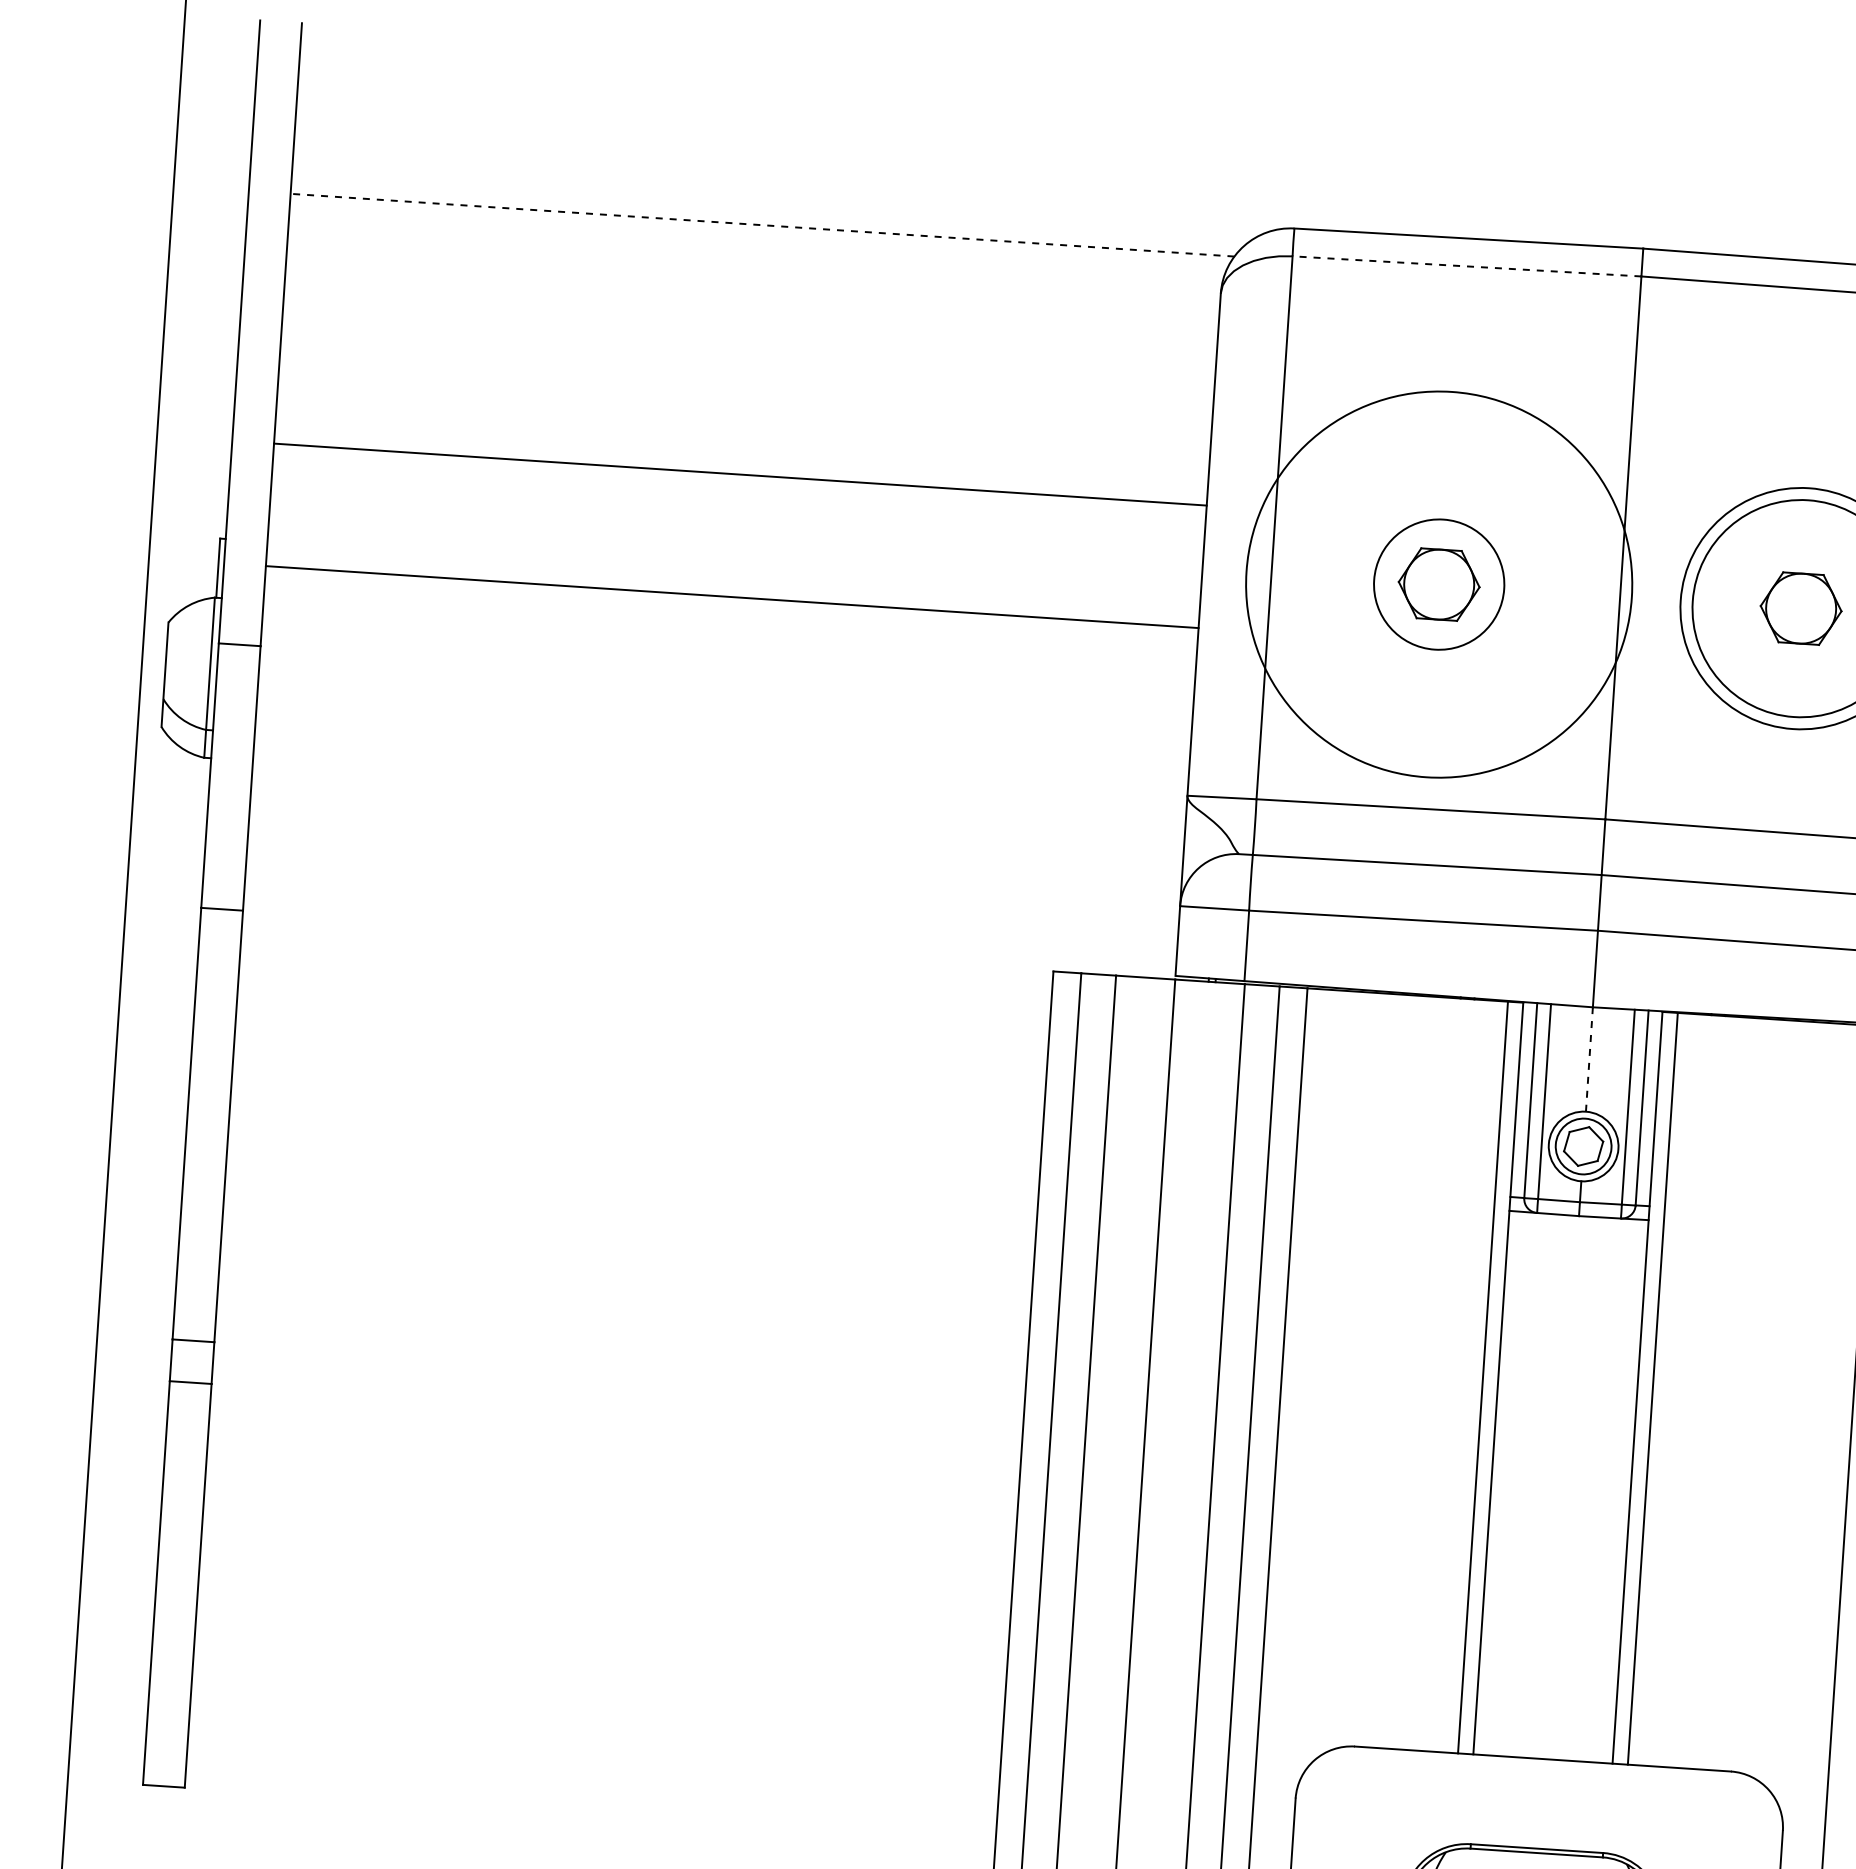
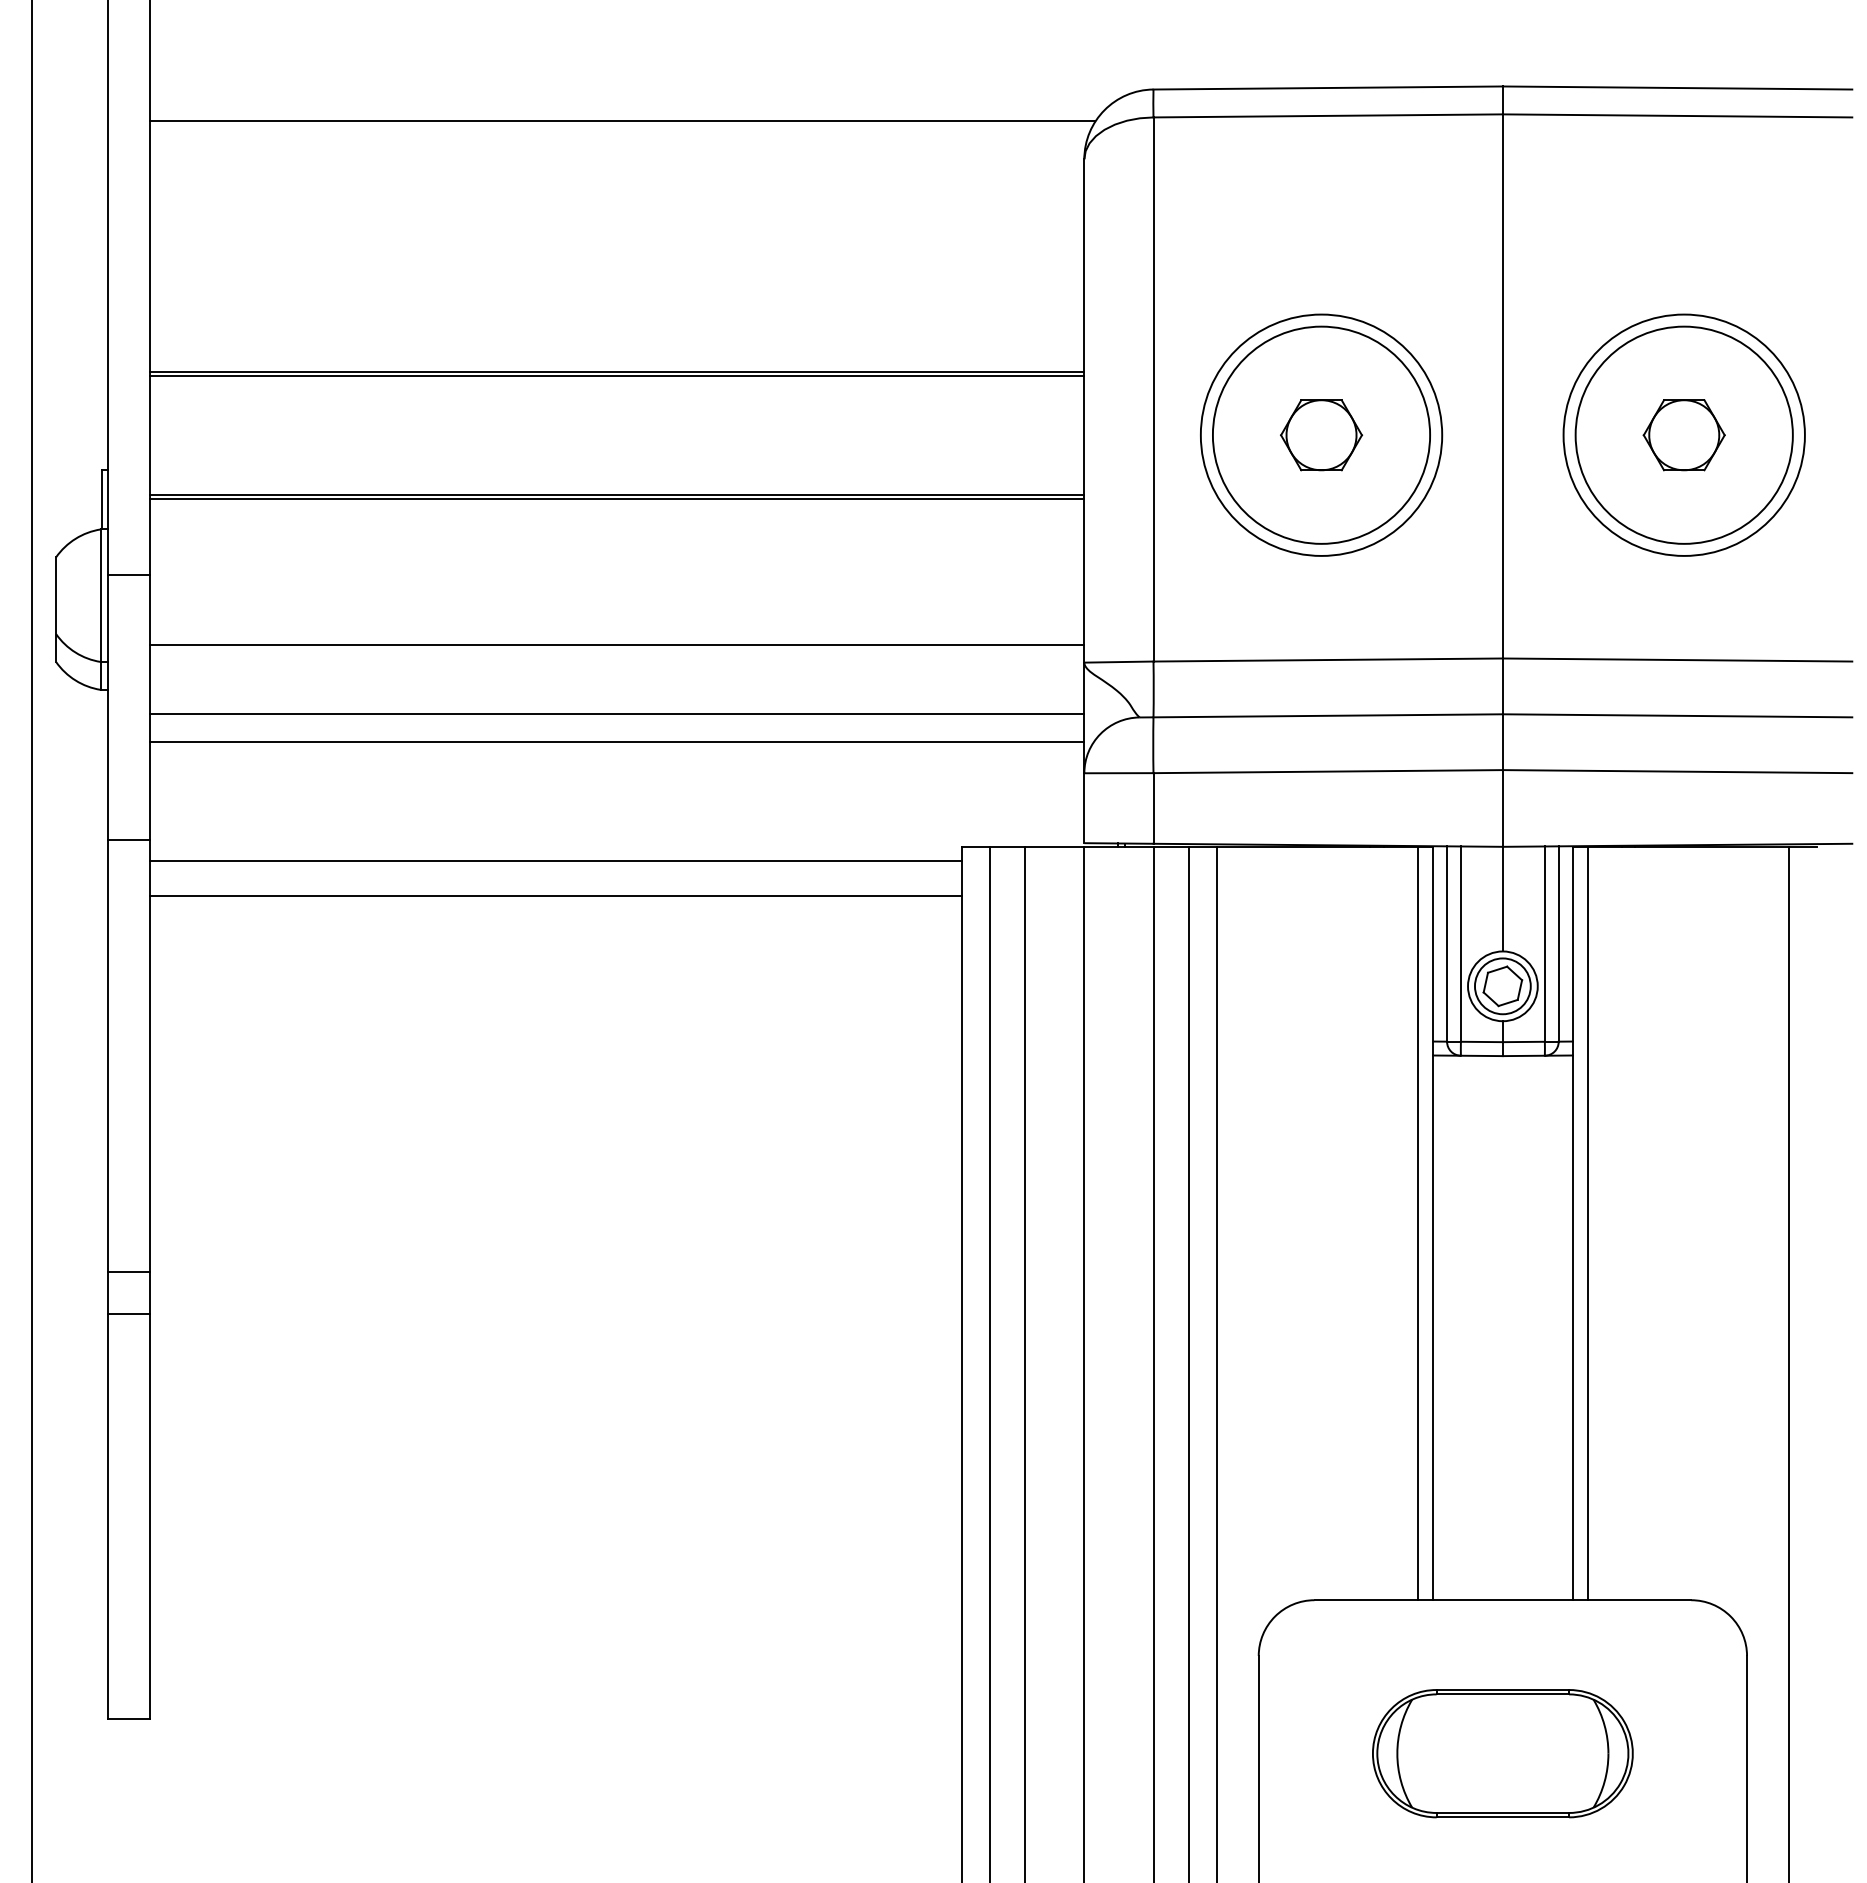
line: (762, 225) -> (622, 121), dashed -> solid
line: (1467, 266) -> (1328, 115), dashed -> solid
line: (739, 478) -> (616, 375), added
circle: (1439, 583) -> (1321, 434), size x0.62
circle: (1439, 583) -> (1321, 434), size x1.67
line: (731, 600) -> (616, 498), added
line: (721, 746) -> (616, 644), added
line: (717, 816) -> (616, 714), added
line: (715, 844) -> (616, 742), added
line: (646, 958) -> (555, 860), added
line: (644, 993) -> (555, 895), added
line: (1589, 1058) -> (1502, 898), dashed -> solid

